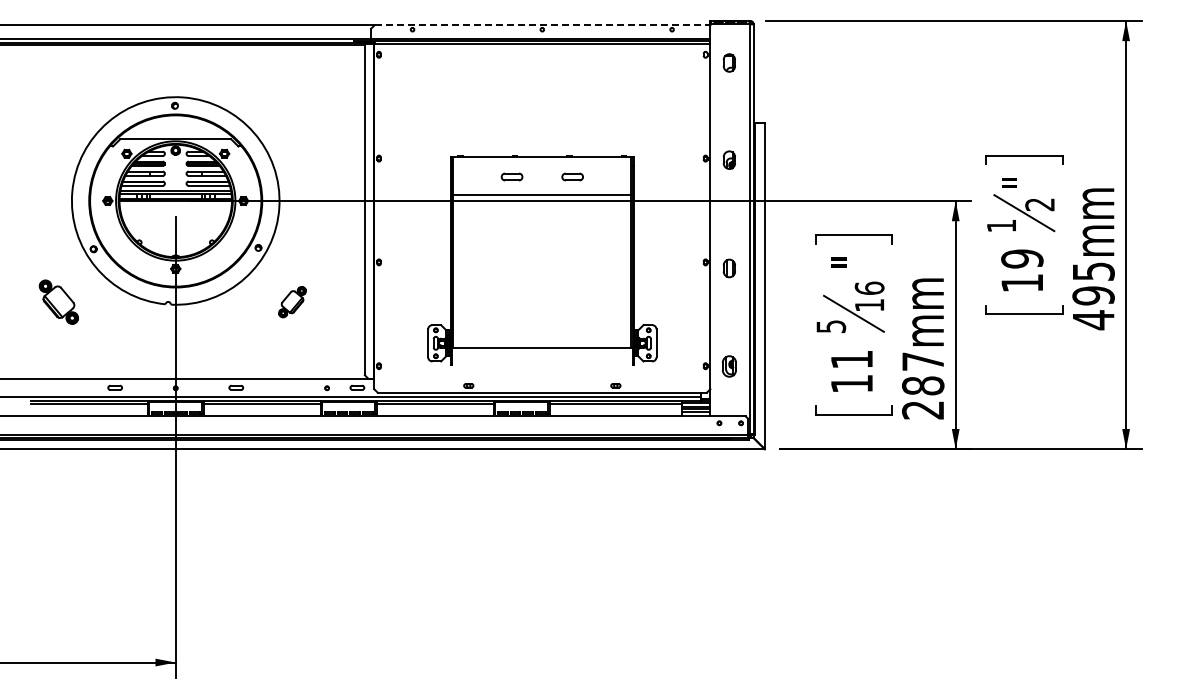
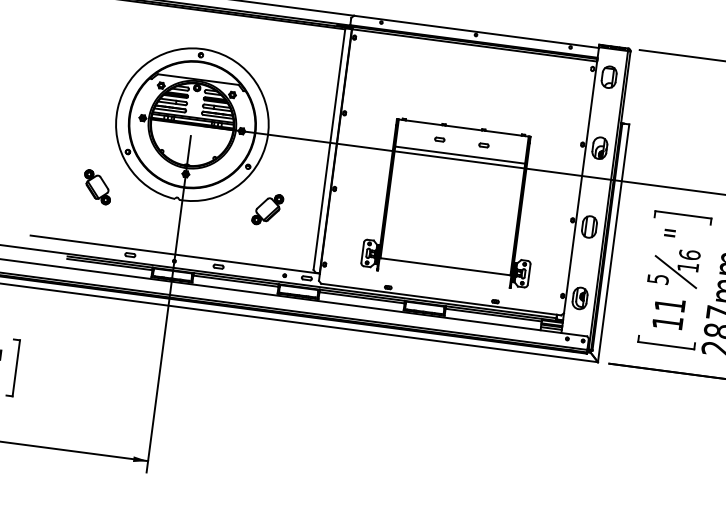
line: (542, 25) -> (476, 31), dashed -> solid
part: (729, 62) -> (609, 76), size x1.67
part: (729, 159) -> (600, 147), size x1.67
part: (511, 177) -> (439, 139), size x0.62
part: (572, 177) -> (483, 145), size x0.62
part: (729, 268) -> (589, 227), size x1.67
part: (292, 301) -> (267, 209), size x1.43
part: (729, 366) -> (580, 298), size x1.43

